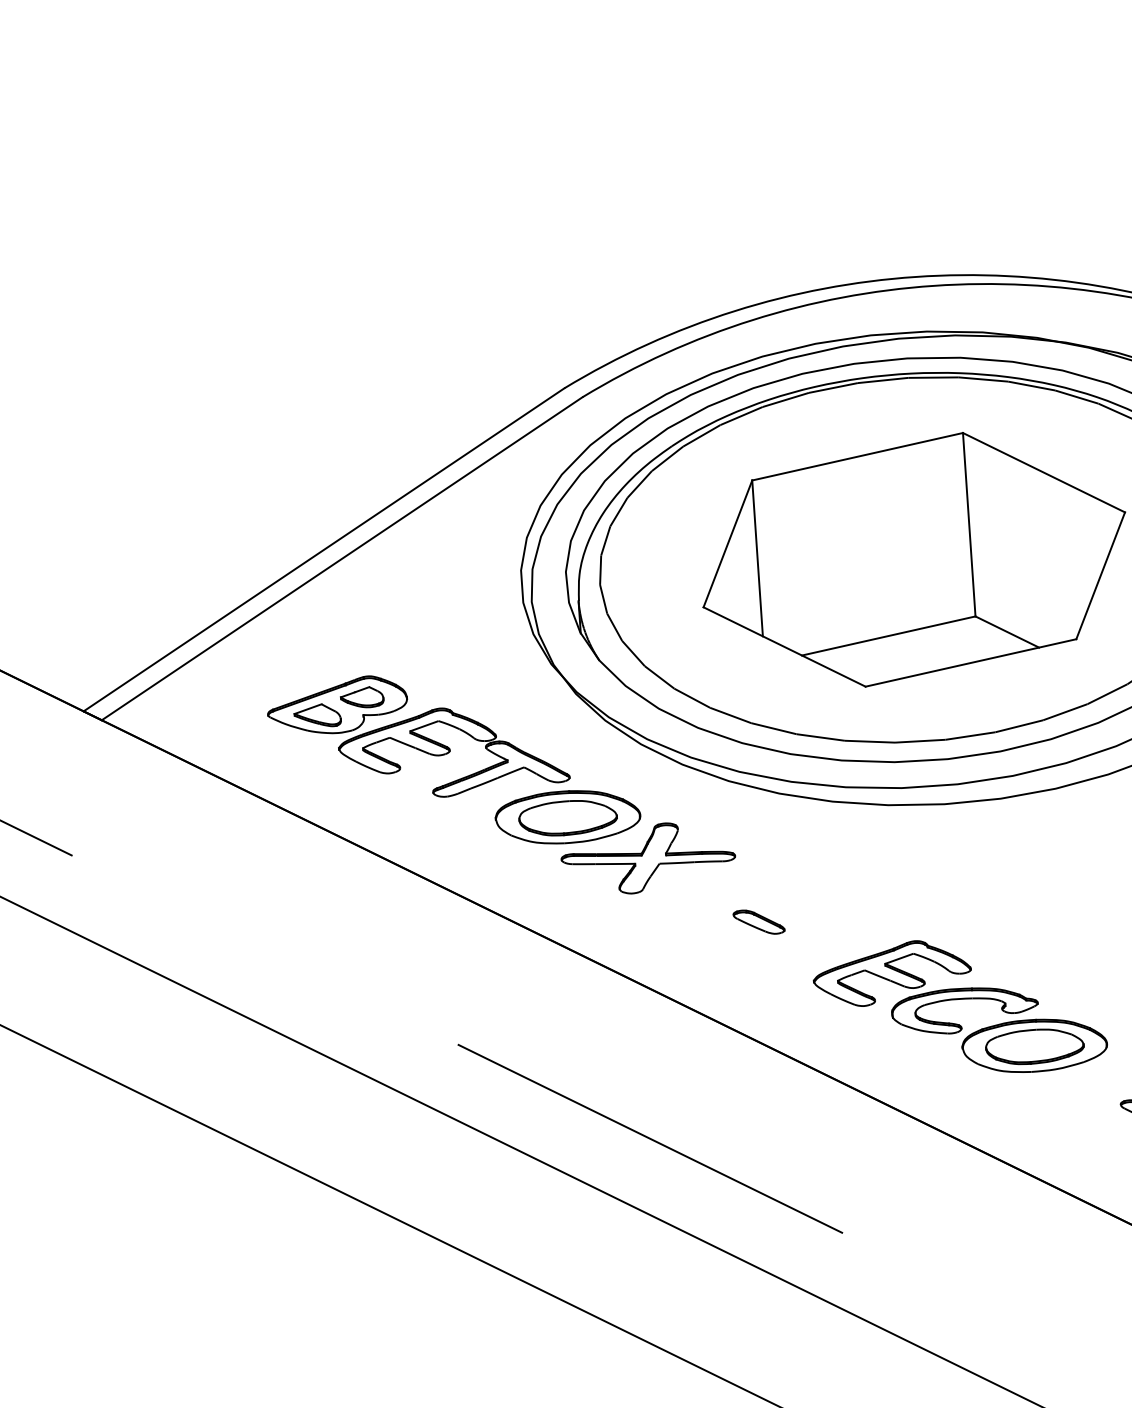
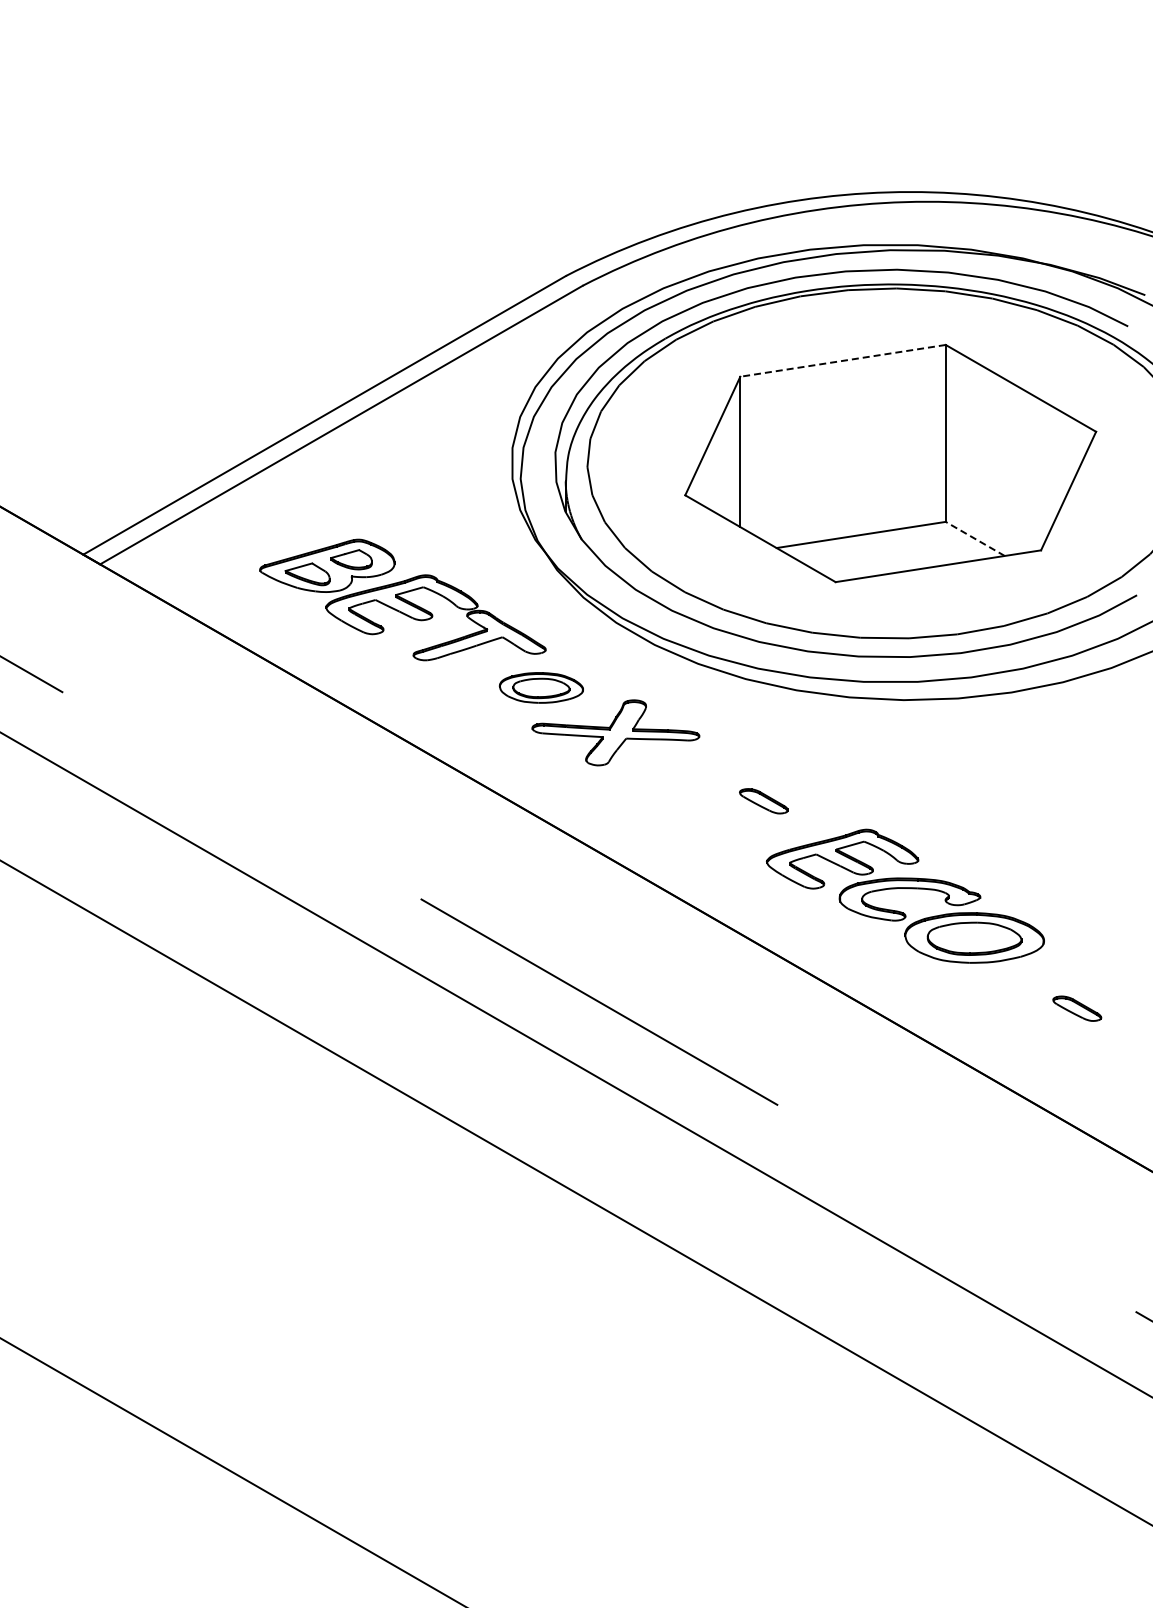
line: (858, 456) -> (843, 360), solid -> dashed
line: (1006, 631) -> (974, 538), solid -> dashed
part: (568, 816) -> (541, 687), size x0.6
part: (758, 922) -> (763, 801), moved

